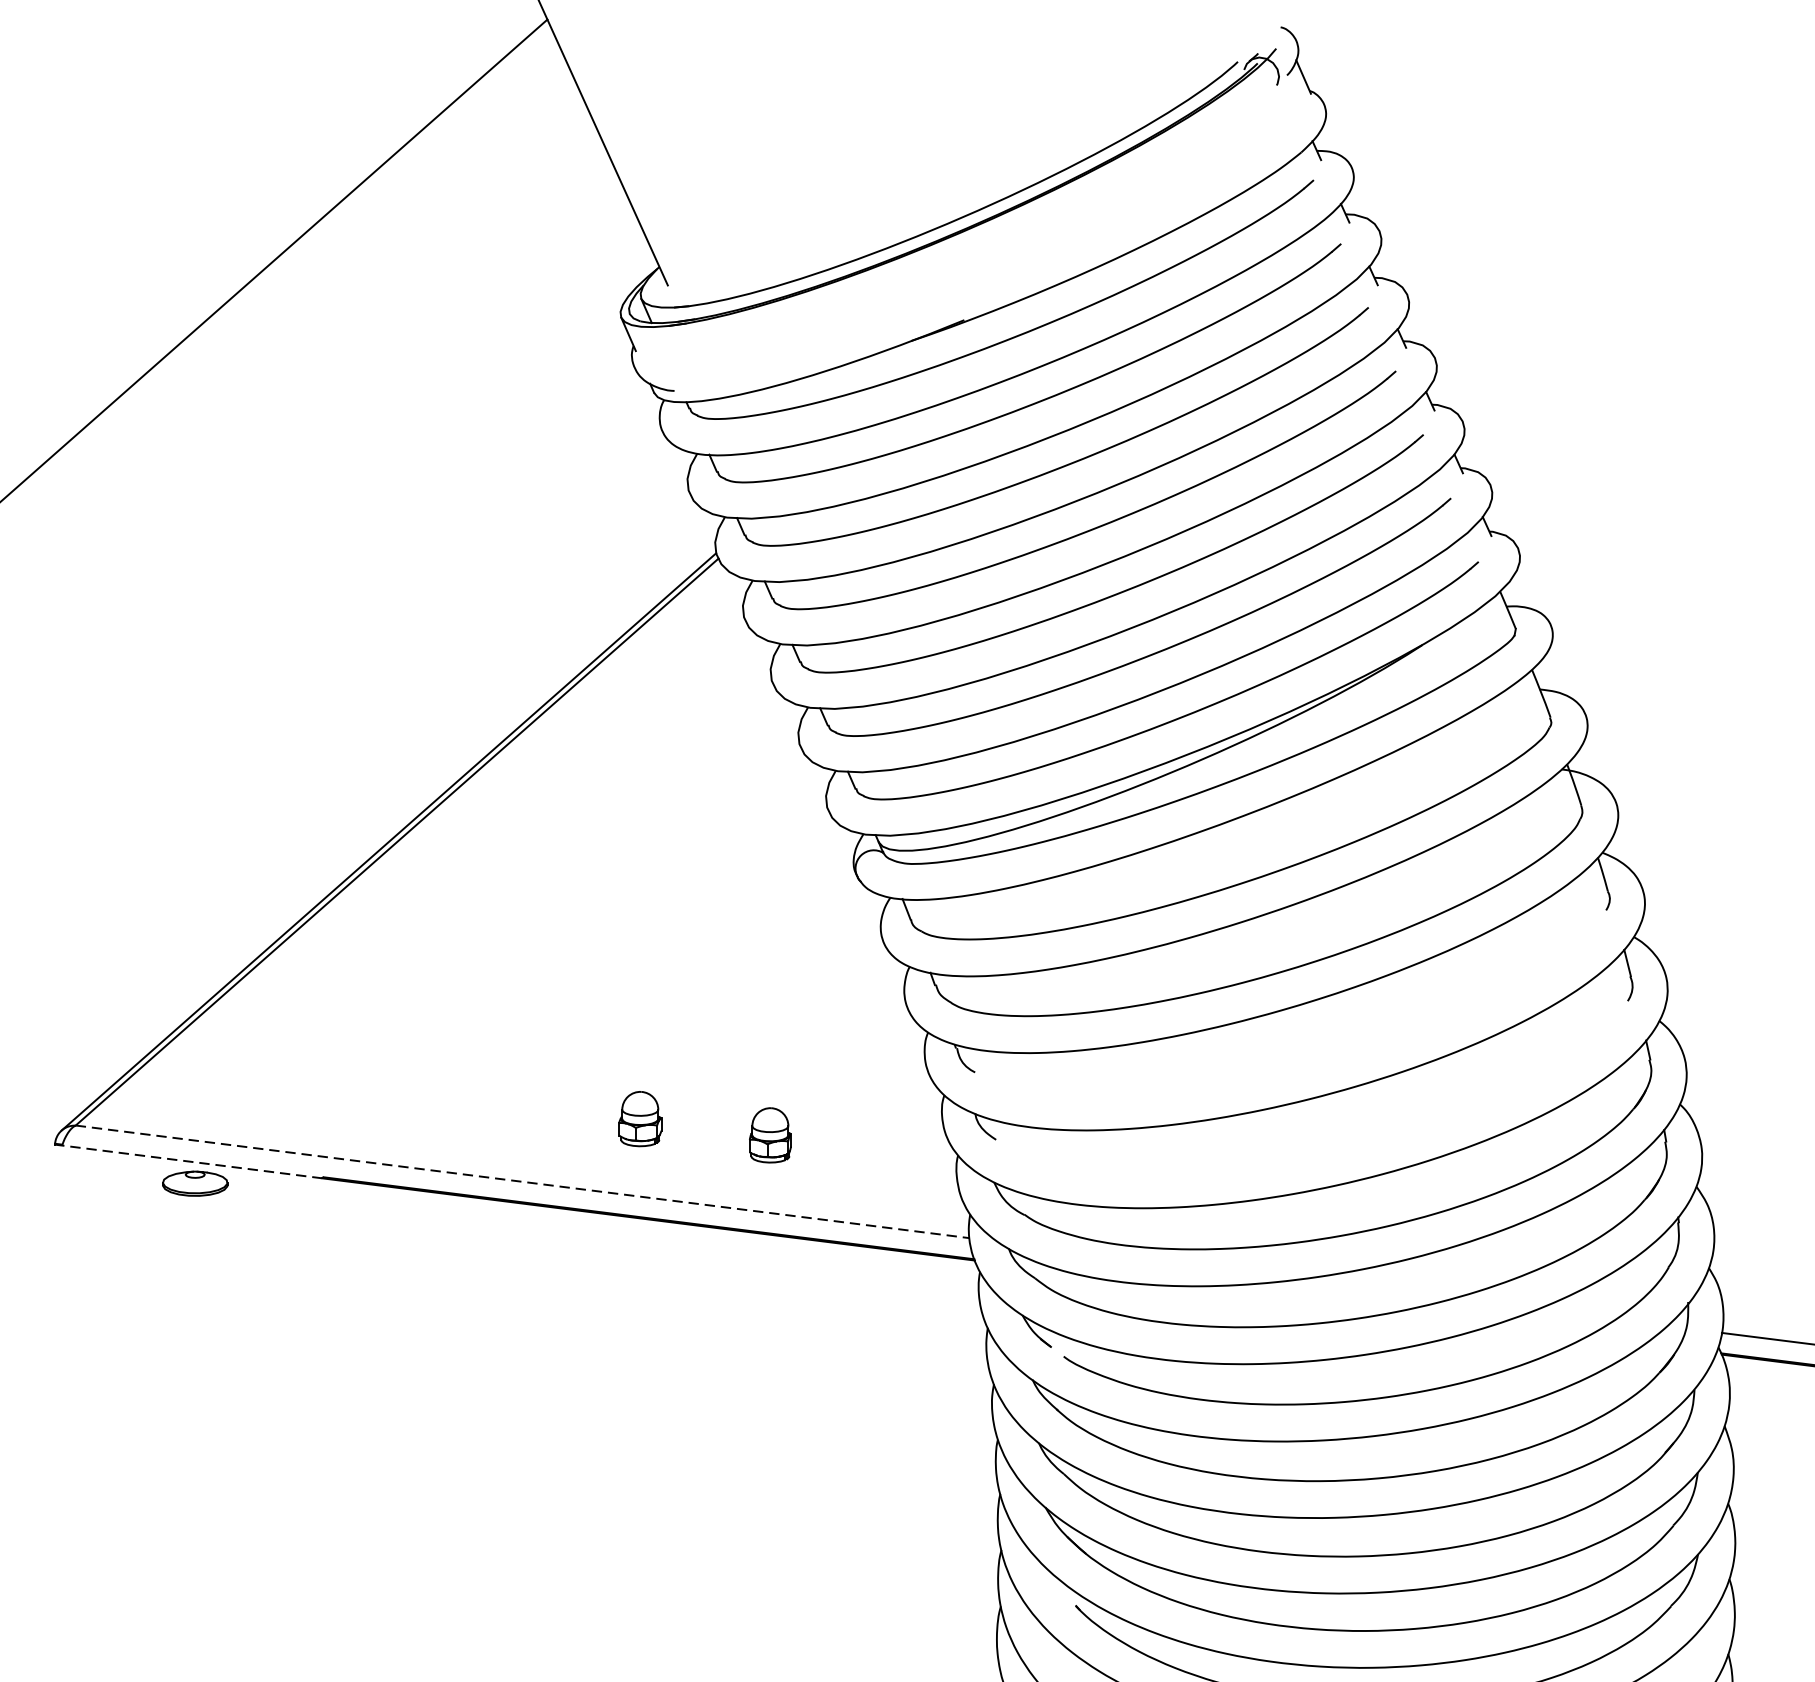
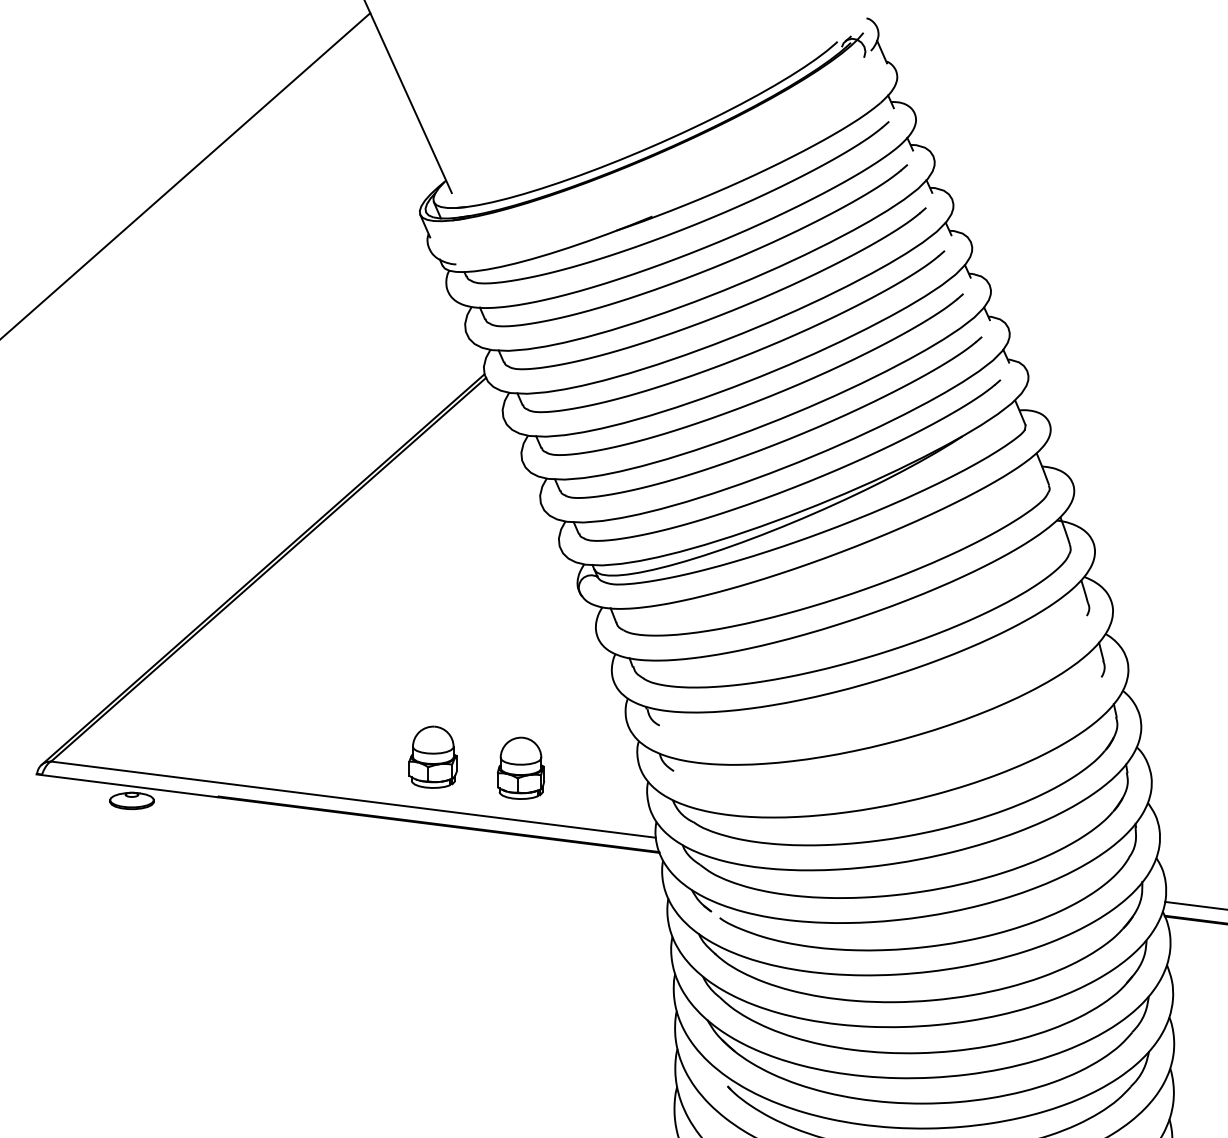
part: (639, 1118) -> (432, 756), size x1.67
part: (770, 1134) -> (521, 767), size x1.67
line: (188, 1160) -> (127, 785), dashed -> solid
line: (522, 1181) -> (353, 799), dashed -> solid

